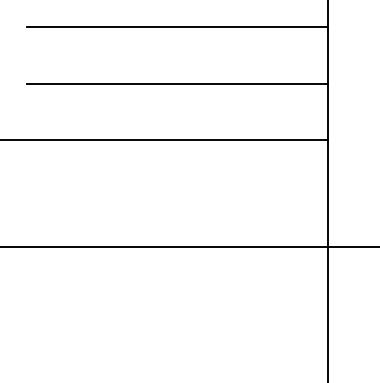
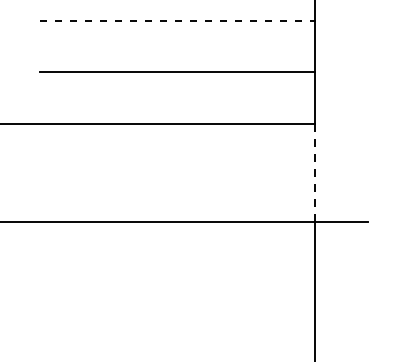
line: (177, 27) -> (177, 20), solid -> dashed
line: (327, 193) -> (315, 173), solid -> dashed

